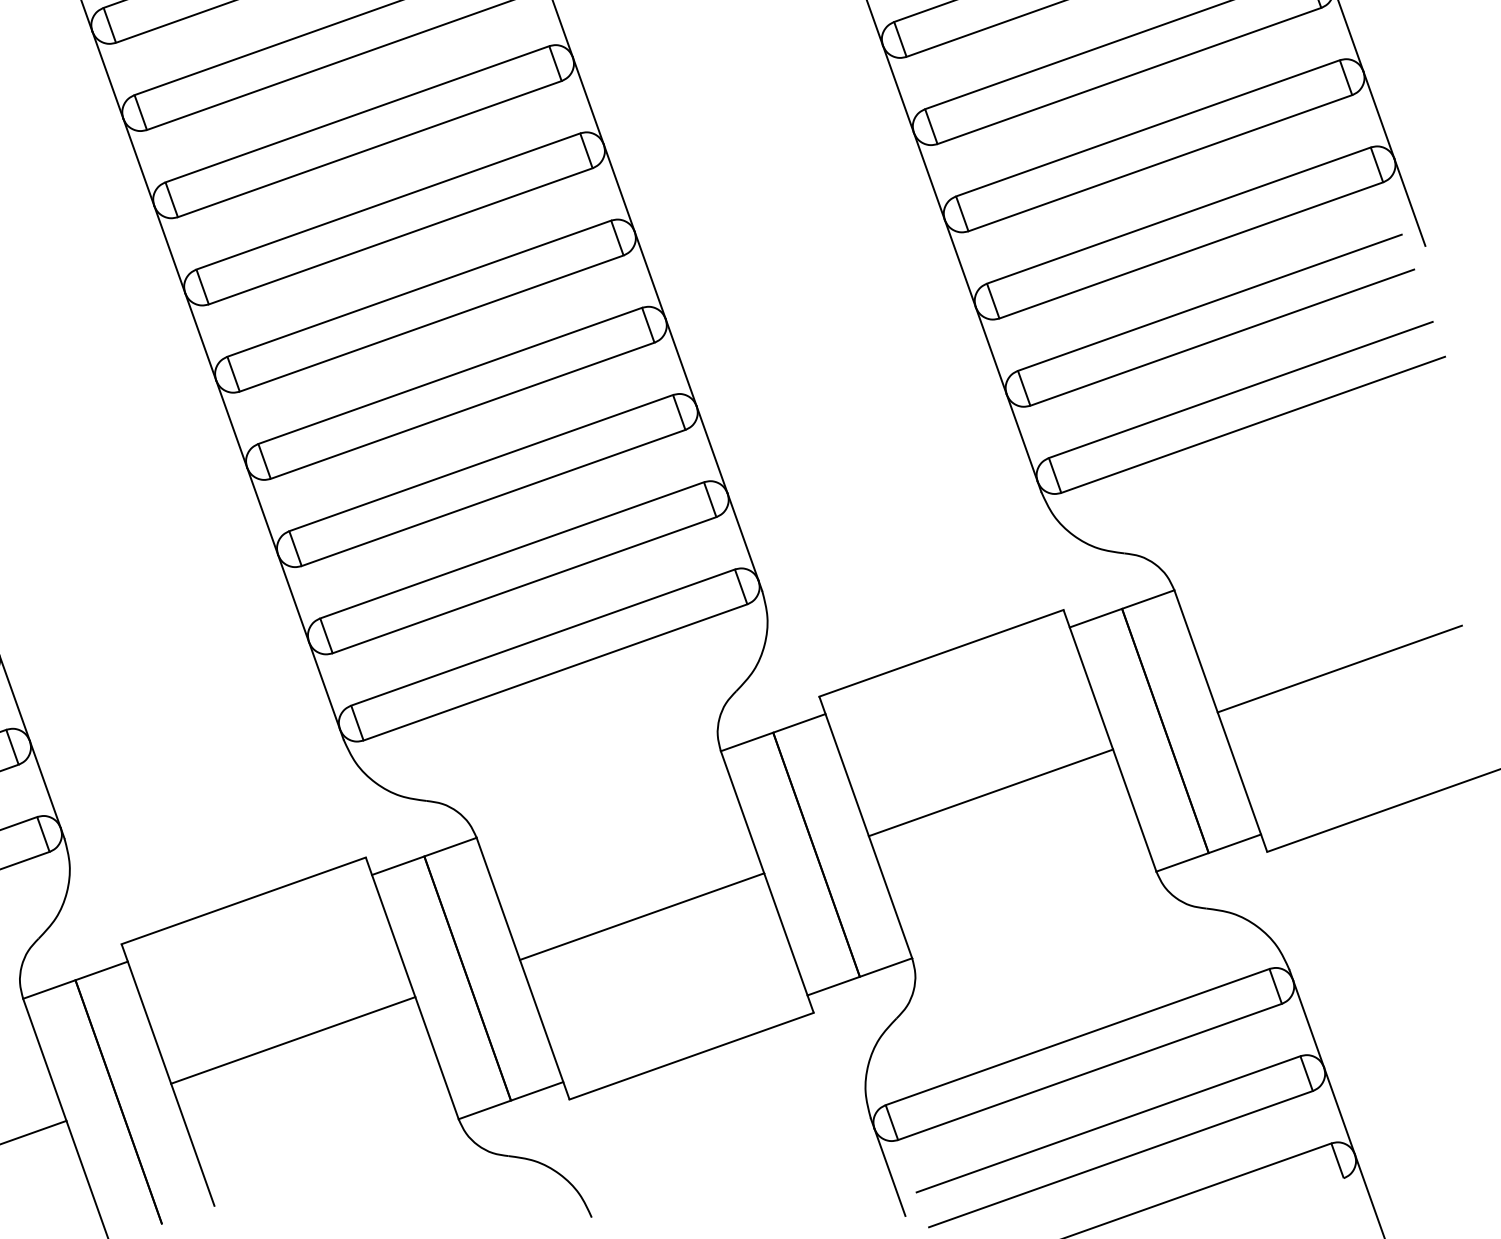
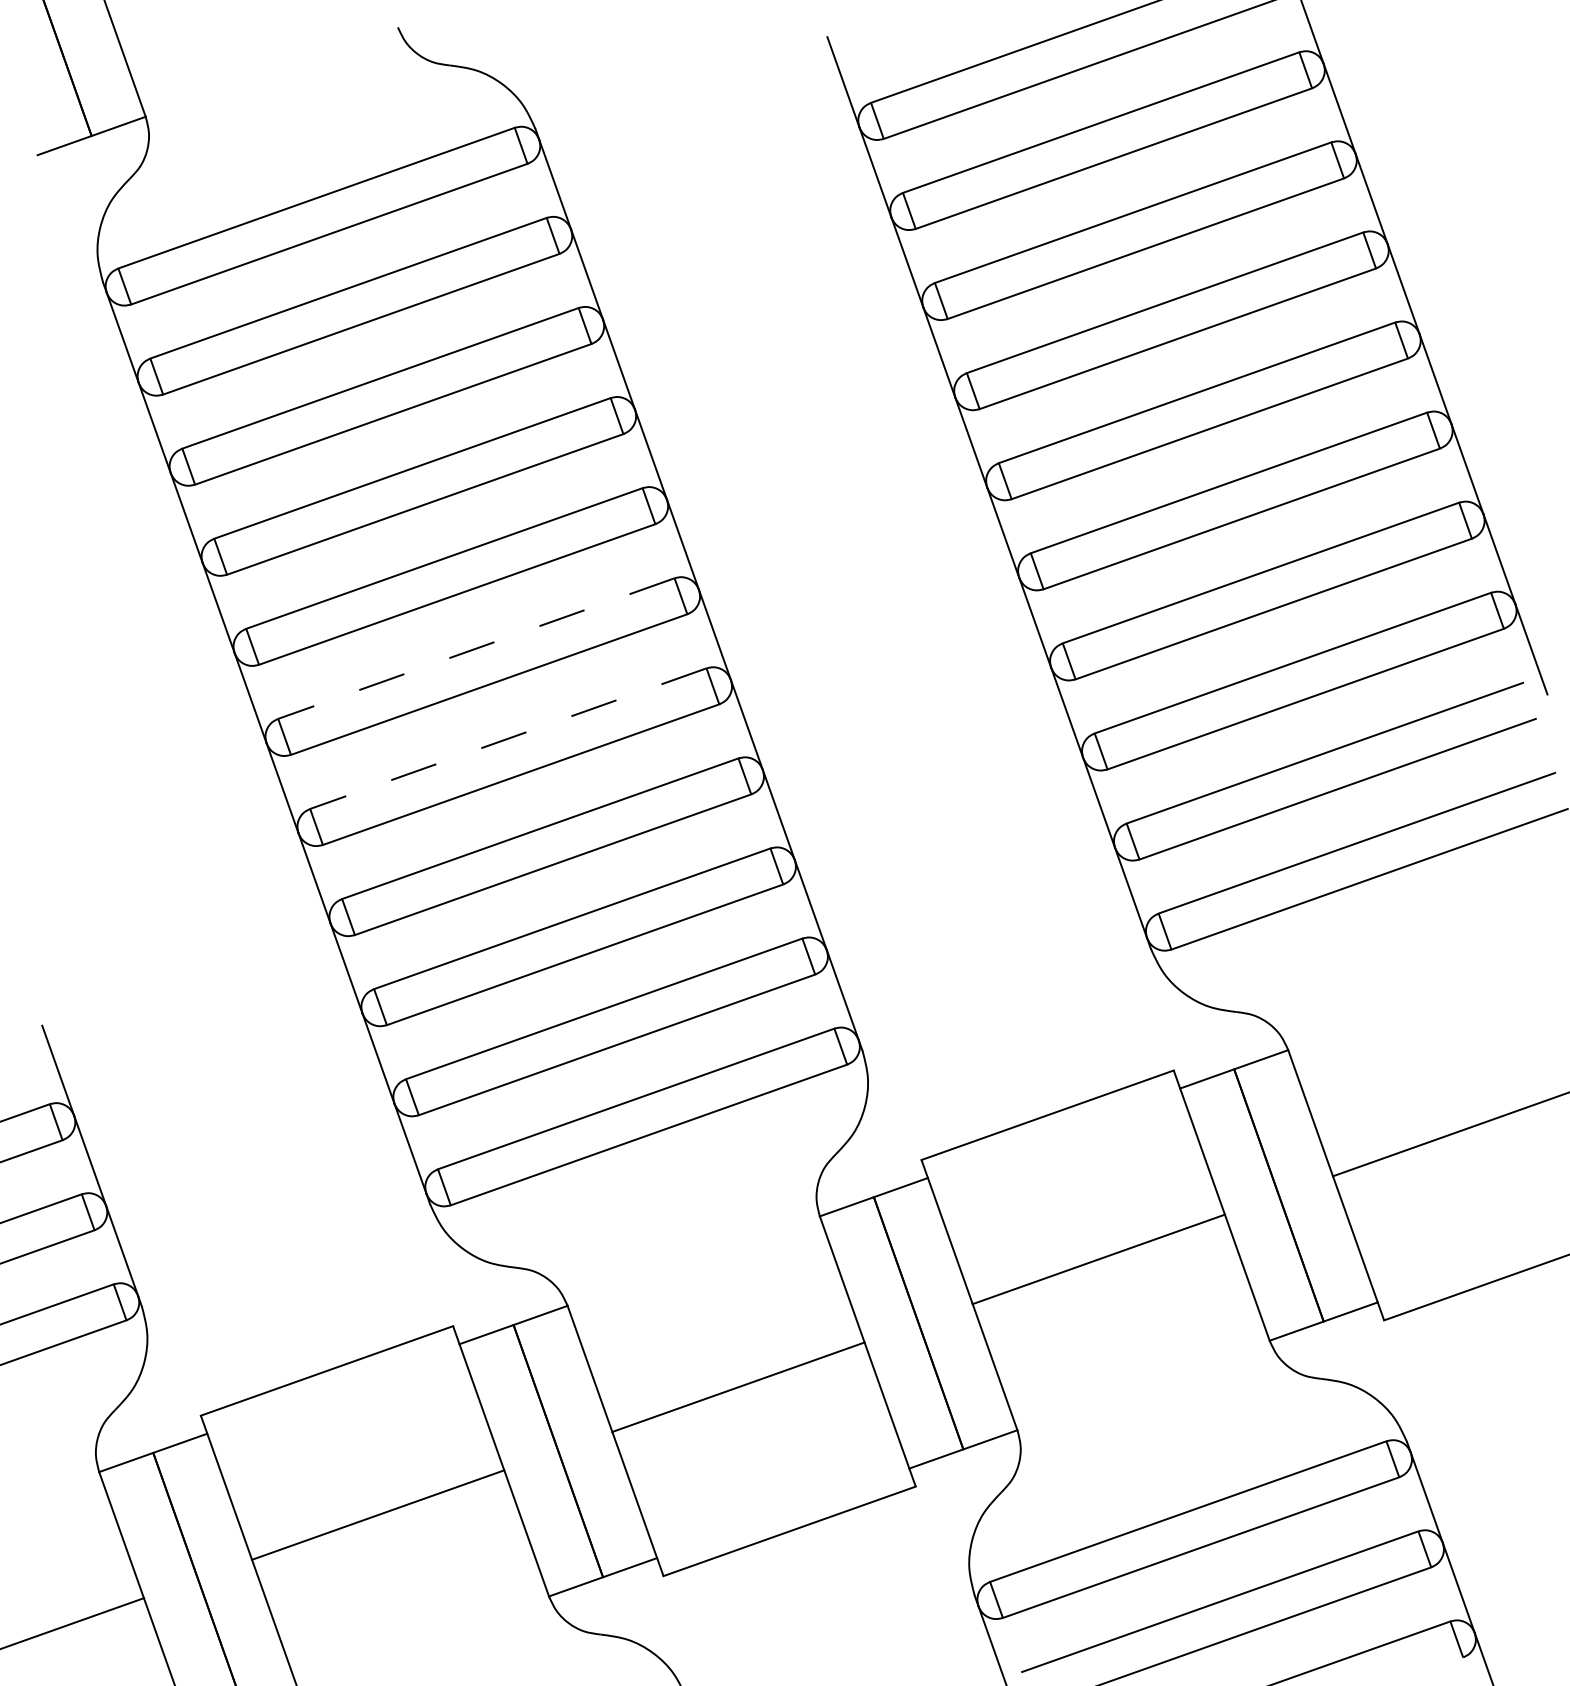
line: (387, 201) -> (475, 648), solid -> dashed
line: (418, 288) -> (507, 738), solid -> dashed

